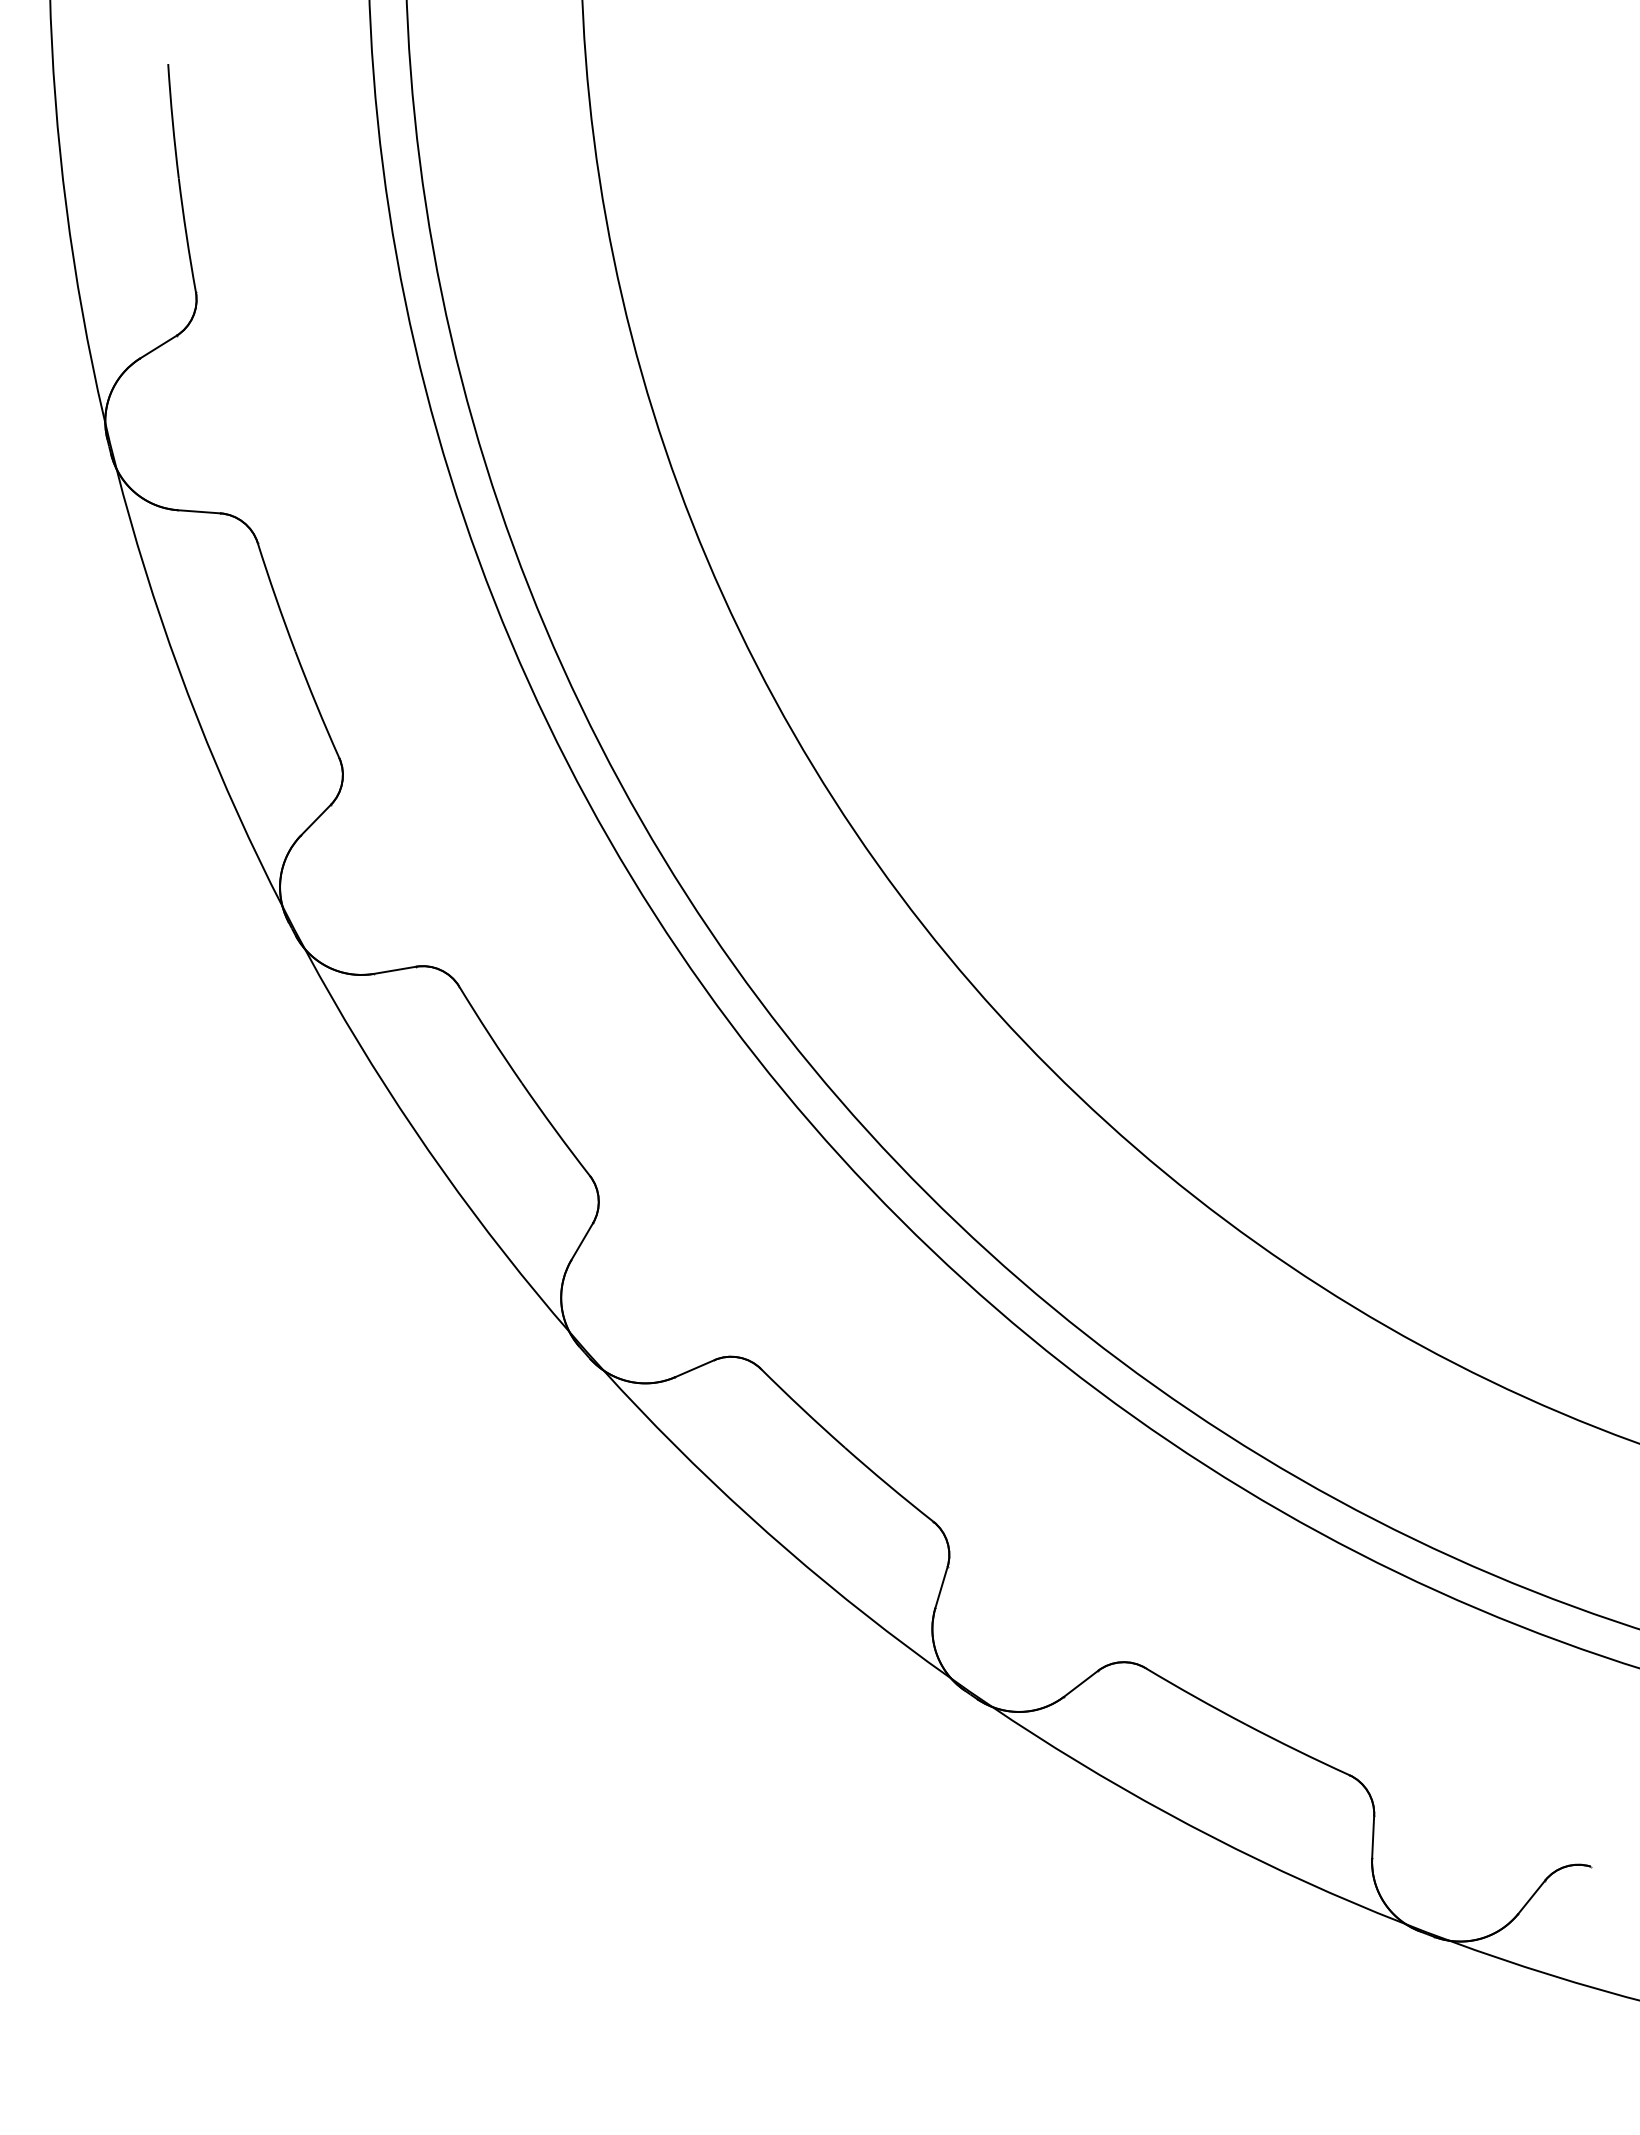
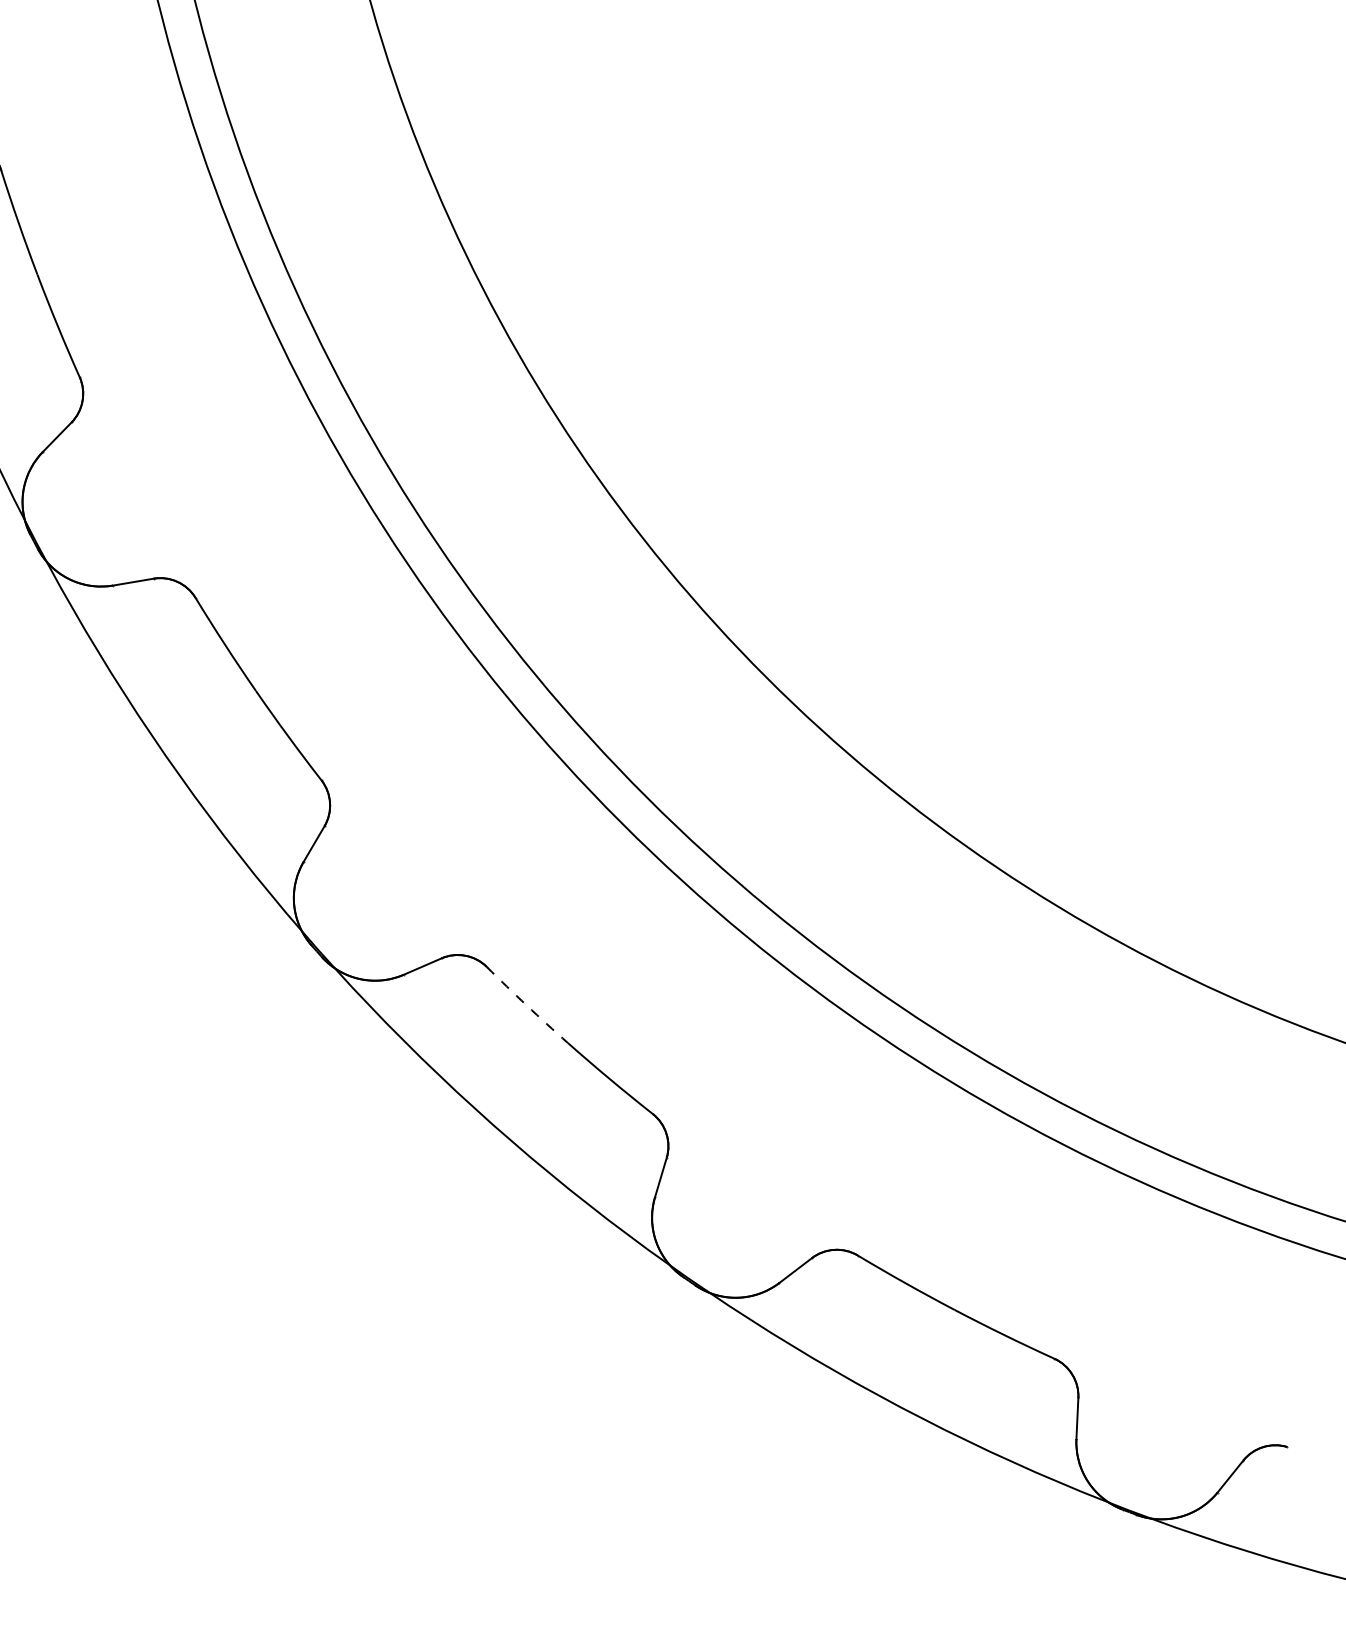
arc: (802, 1409) -> (526, 1005), solid -> dashed

